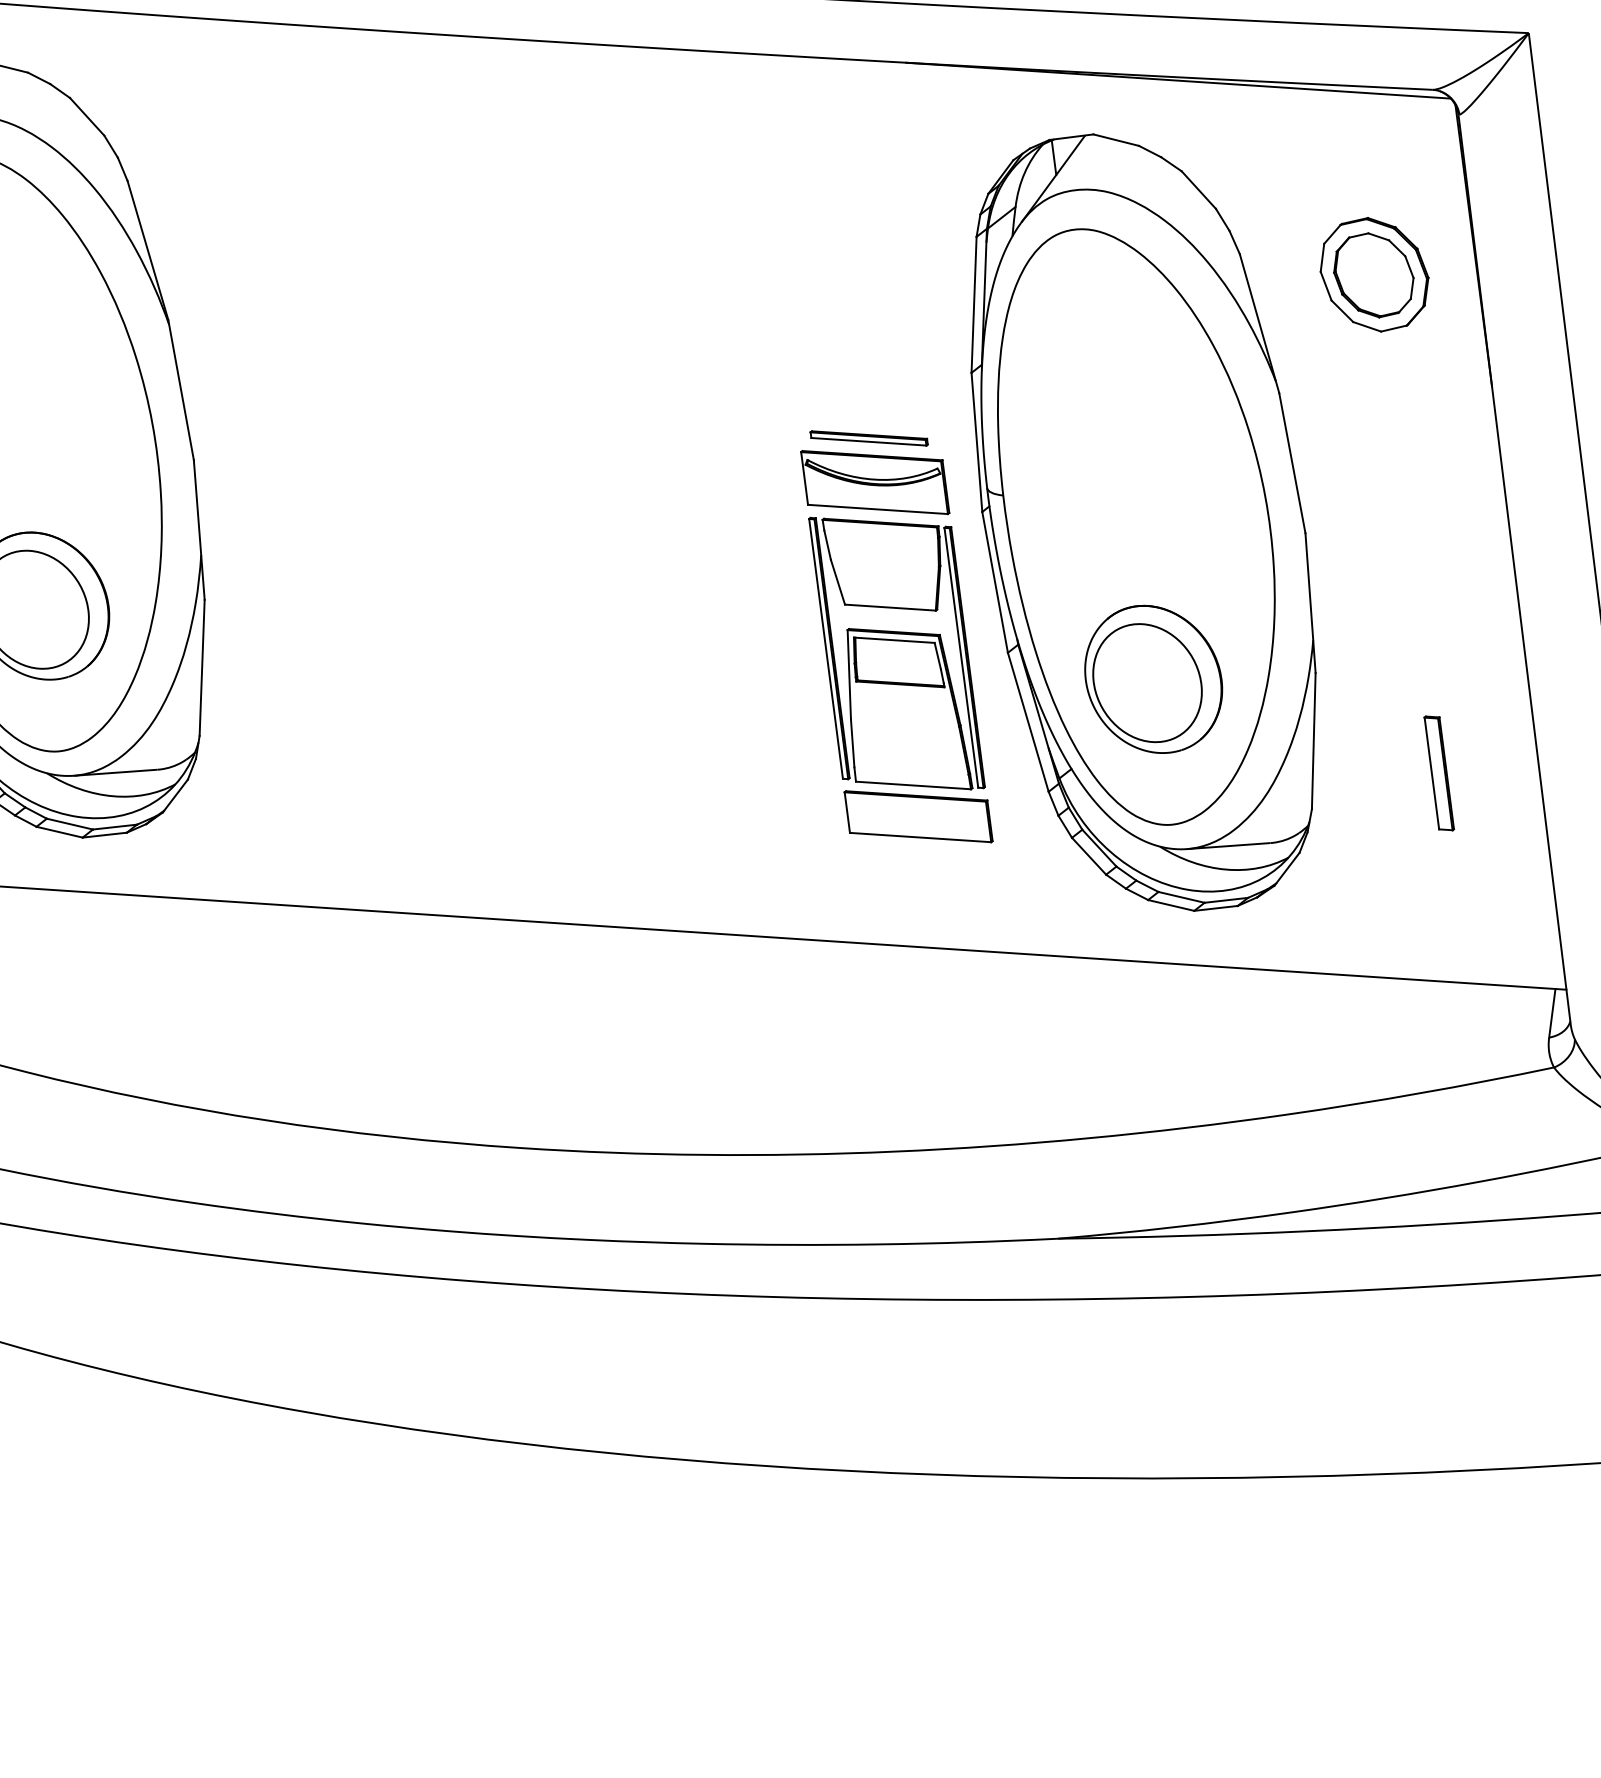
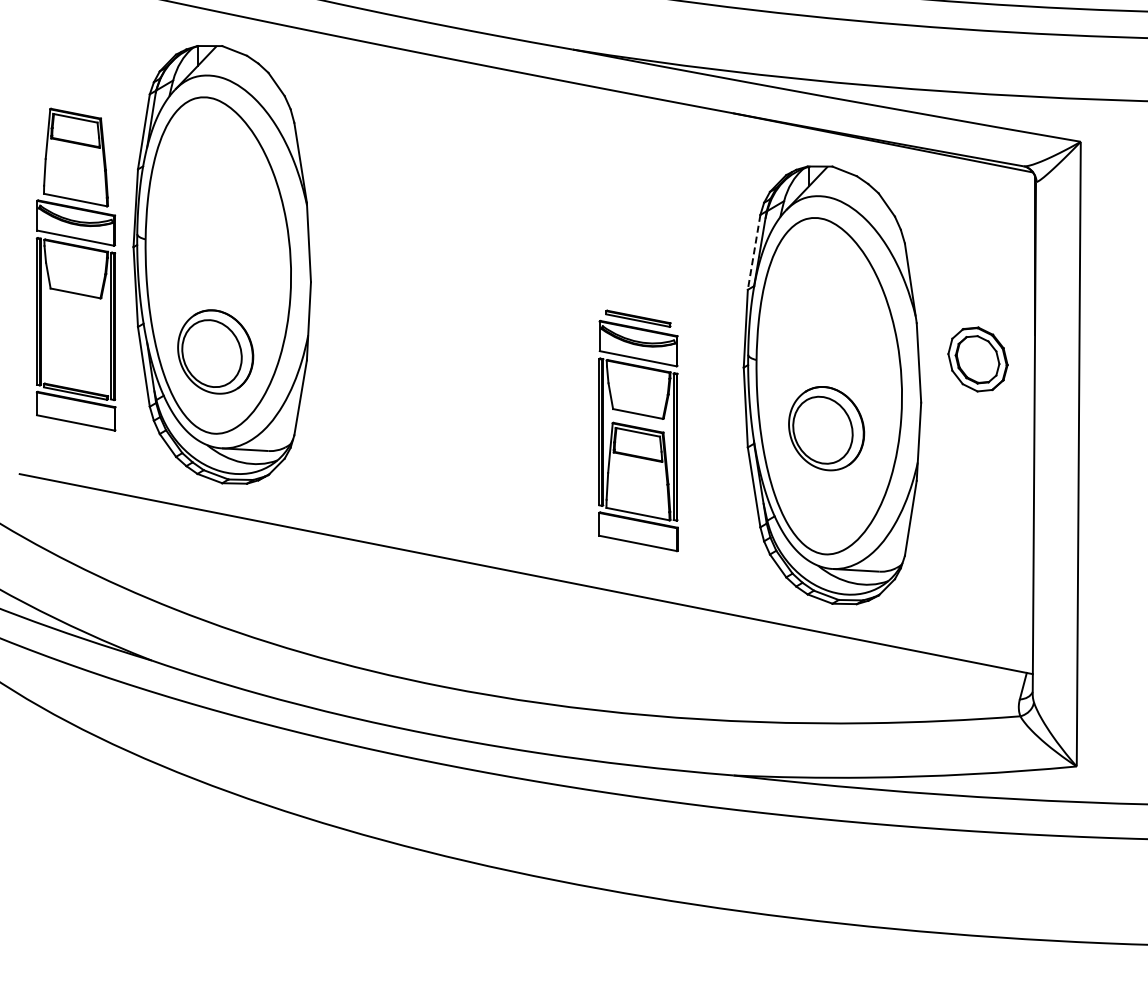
part: (1373, 274) -> (977, 359), moved
line: (974, 304) -> (754, 252), solid -> dashed
part: (895, 636) -> (638, 430), moved
part: (1153, 679) -> (826, 428), moved
part: (1438, 772) -> (977, 544), removed

